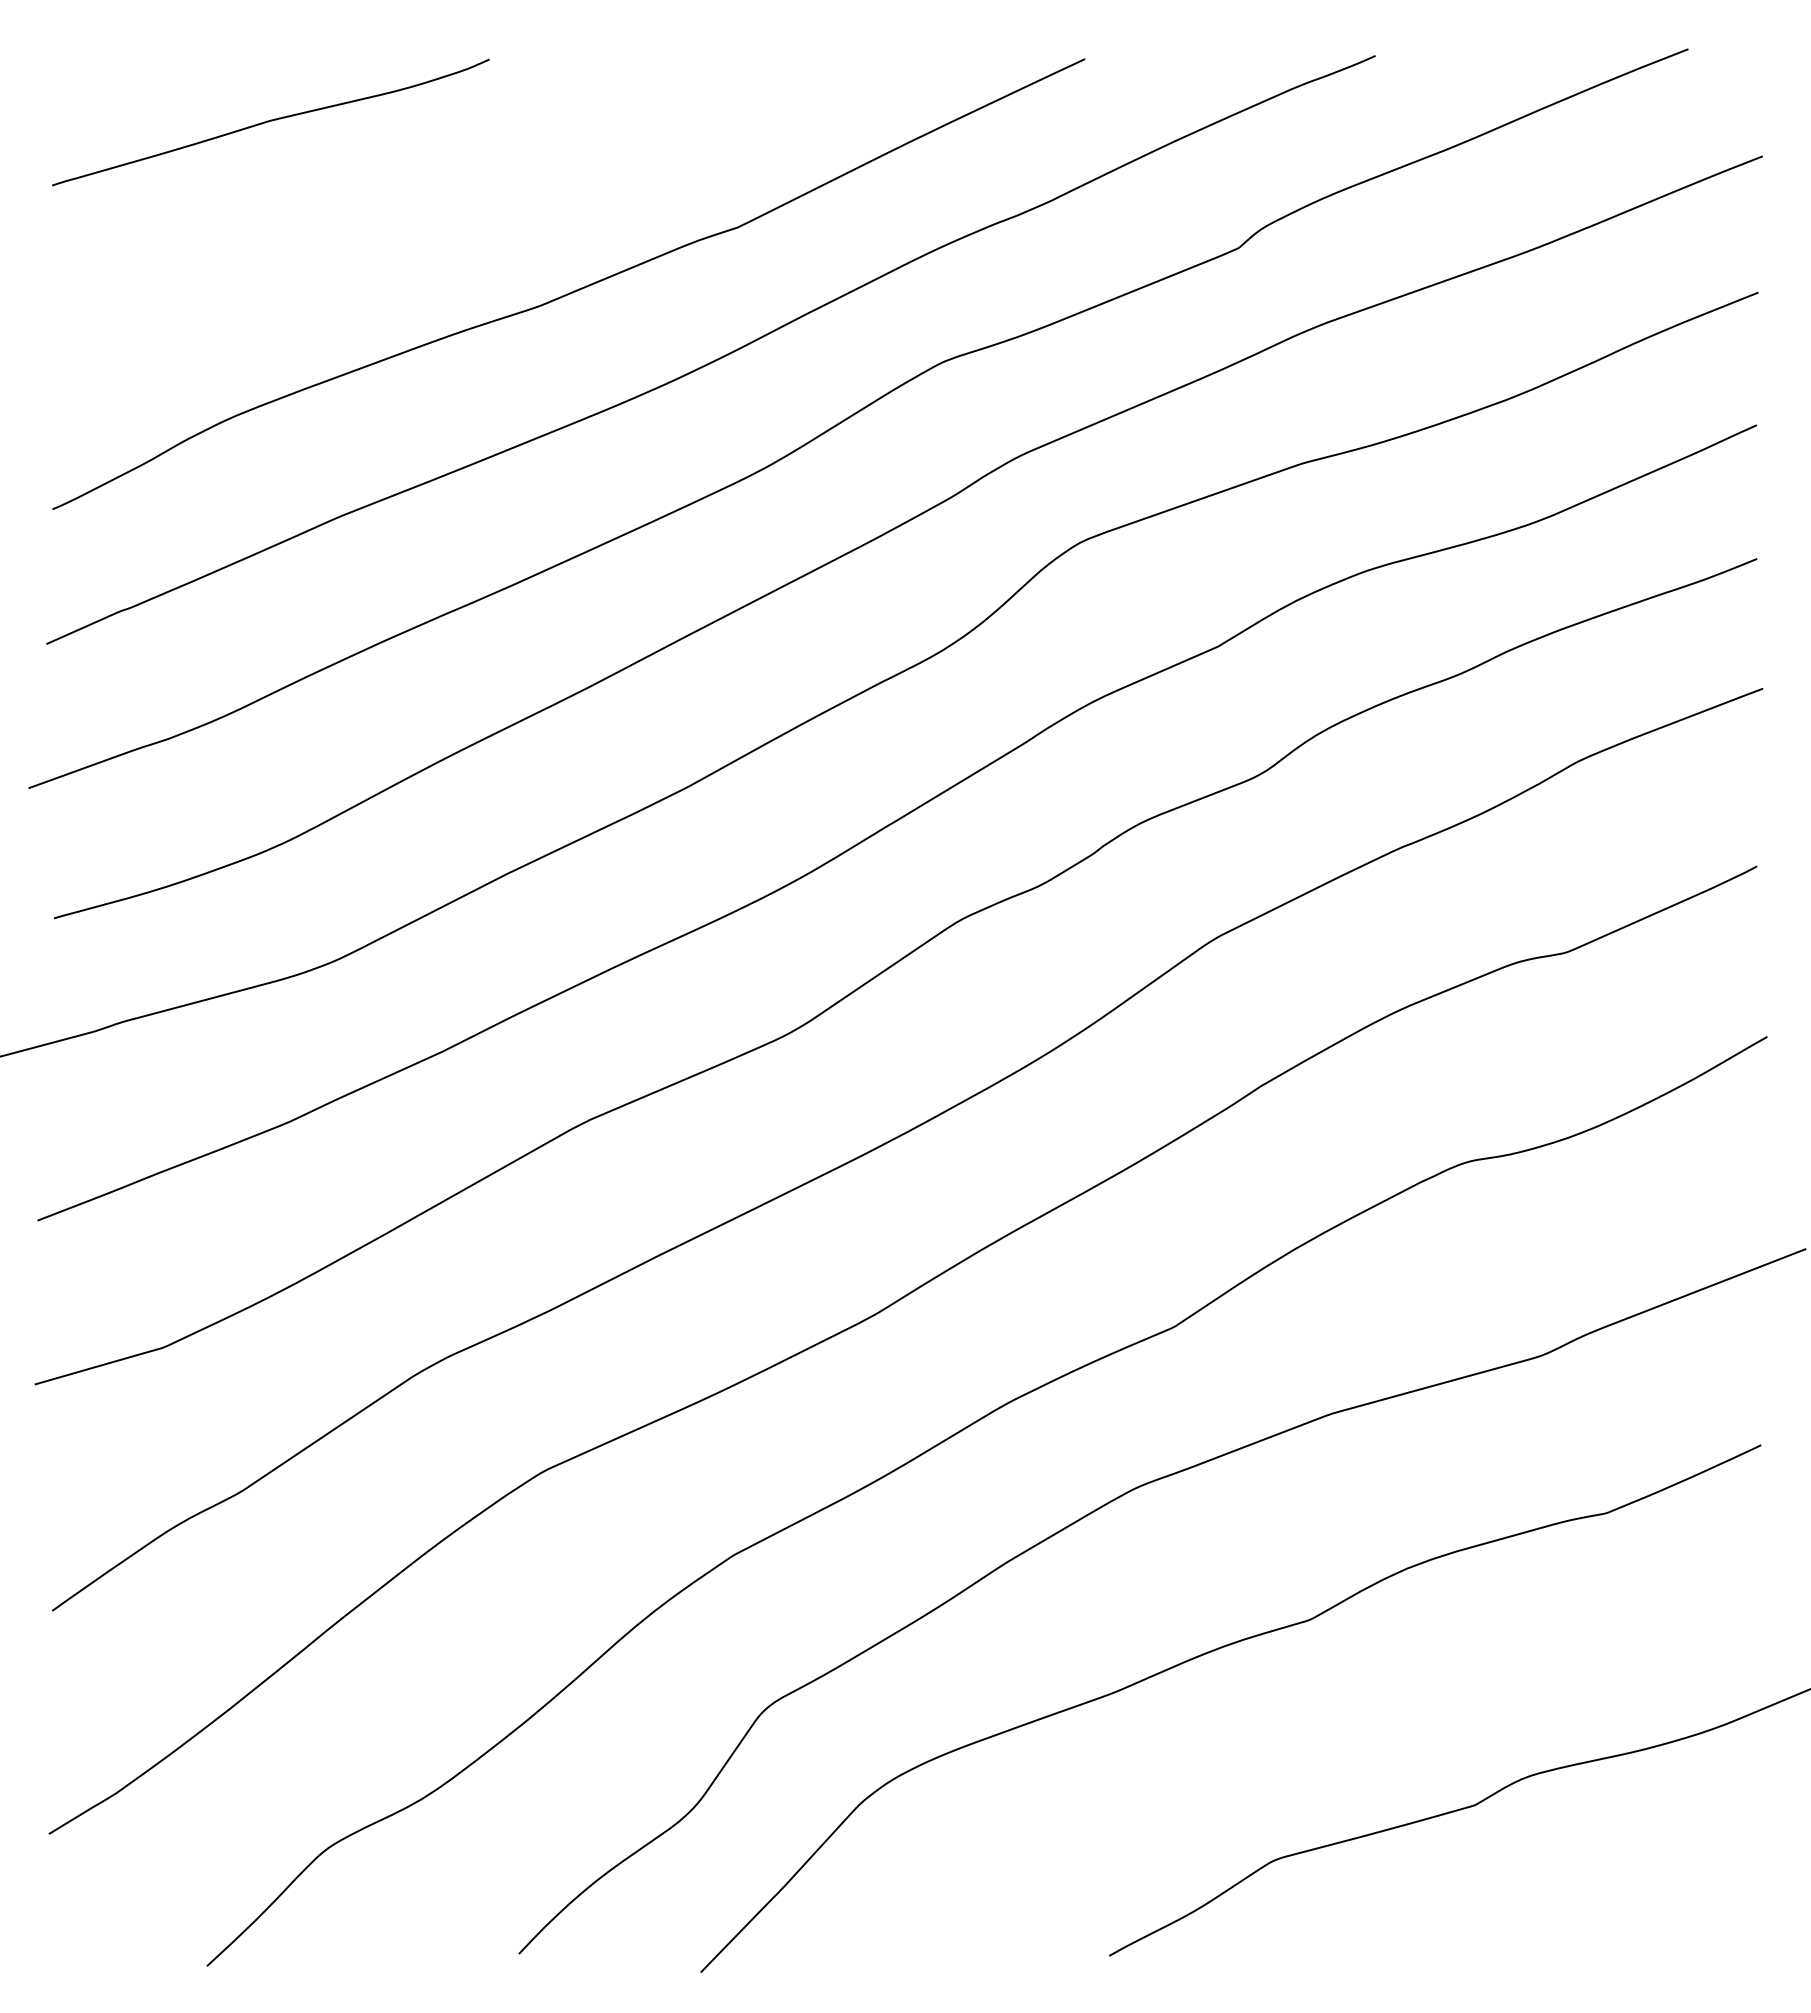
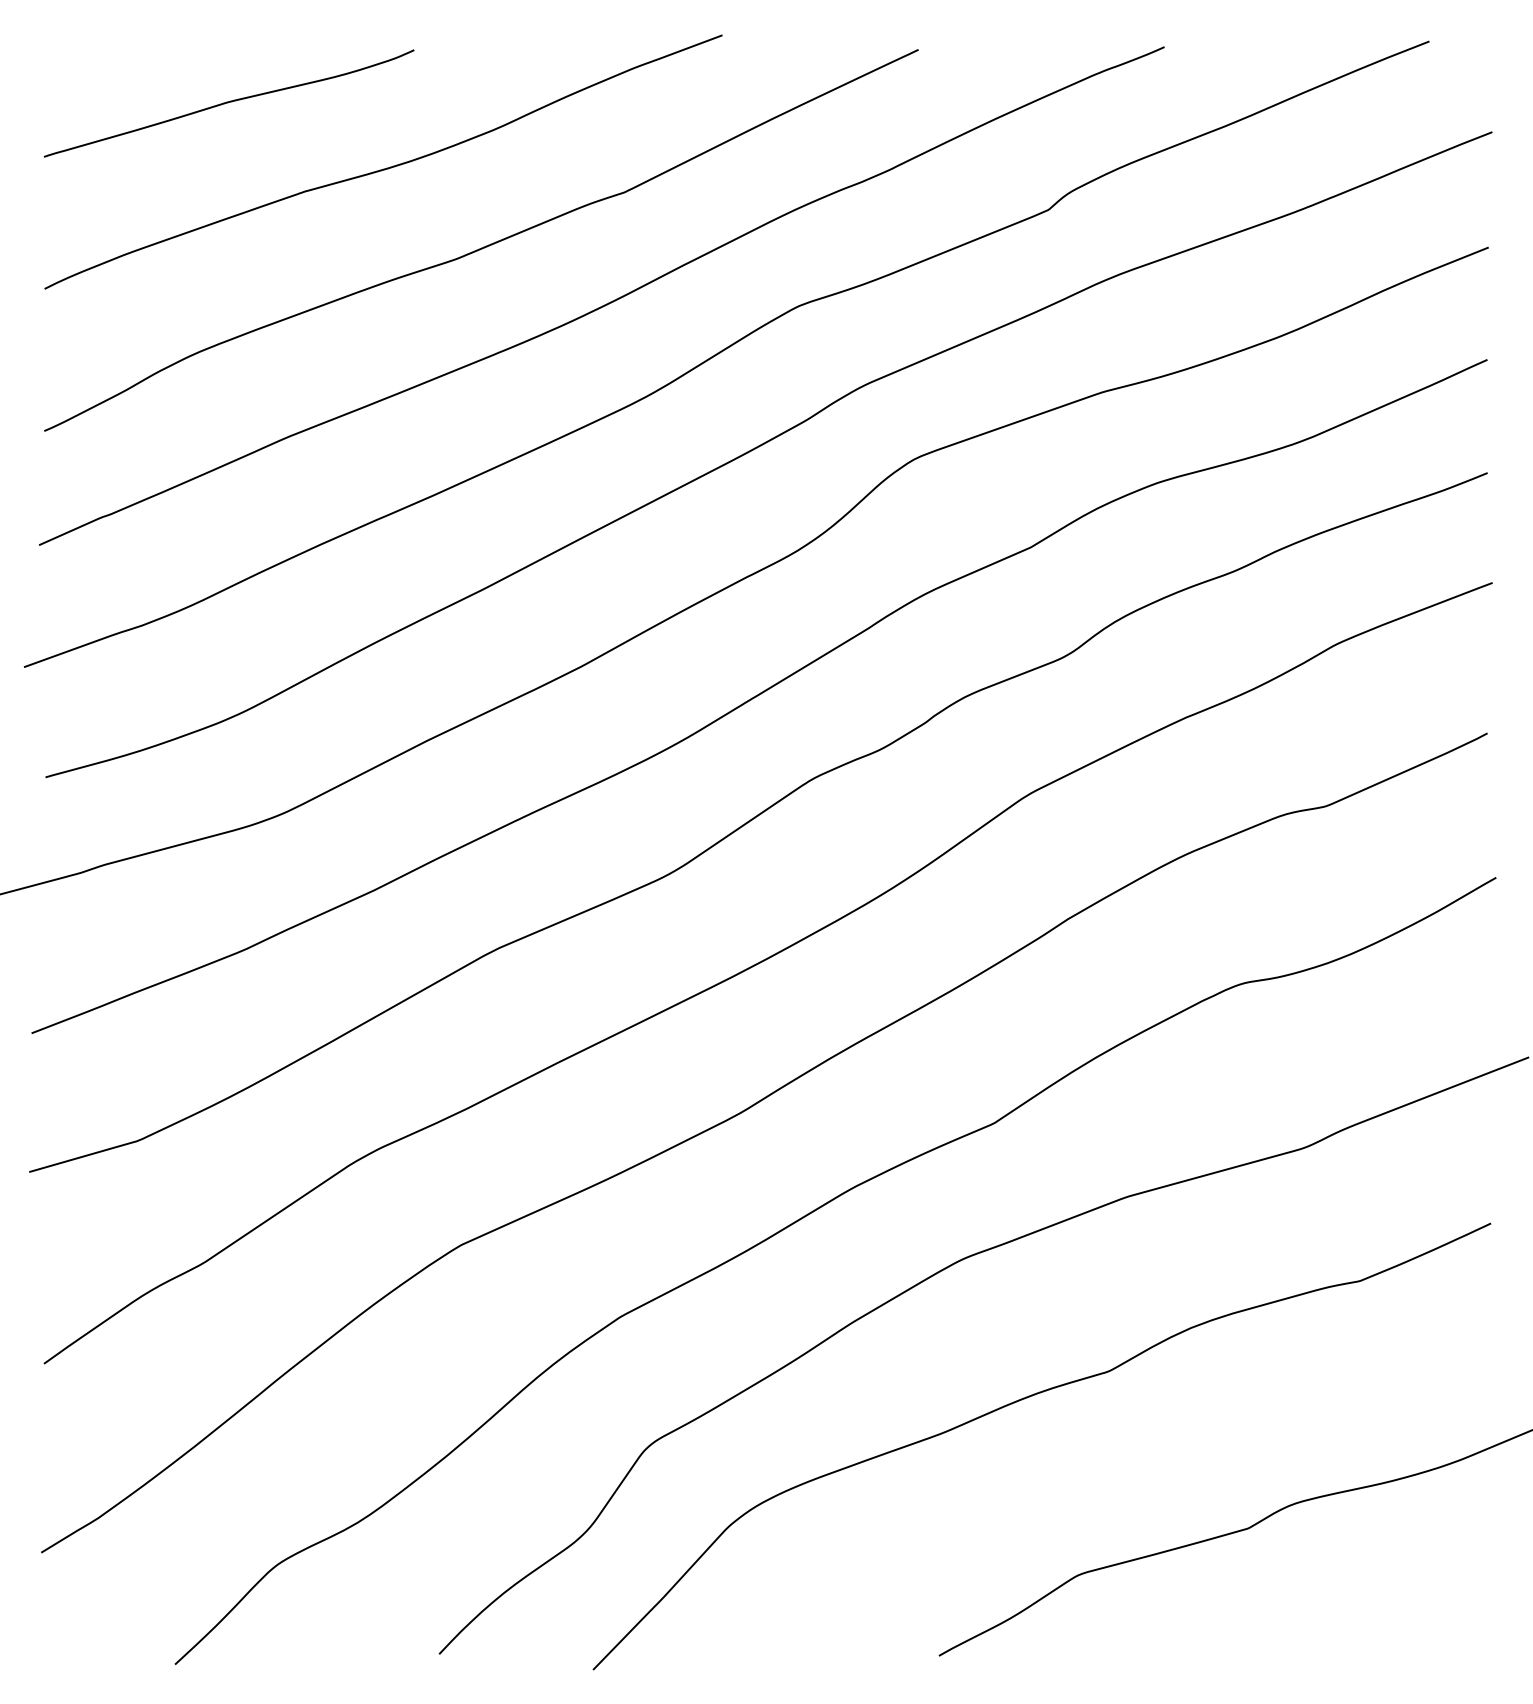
curve: (456, 198) -> (386, 167), added

